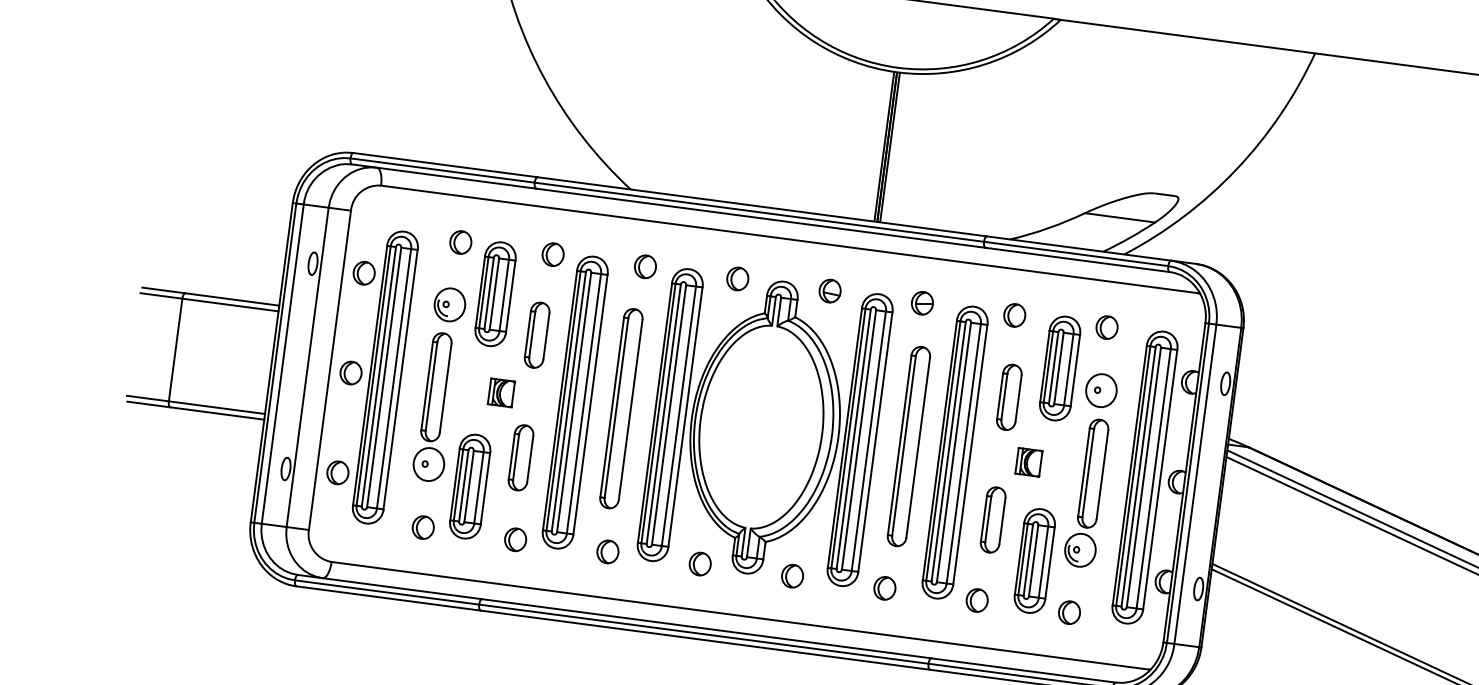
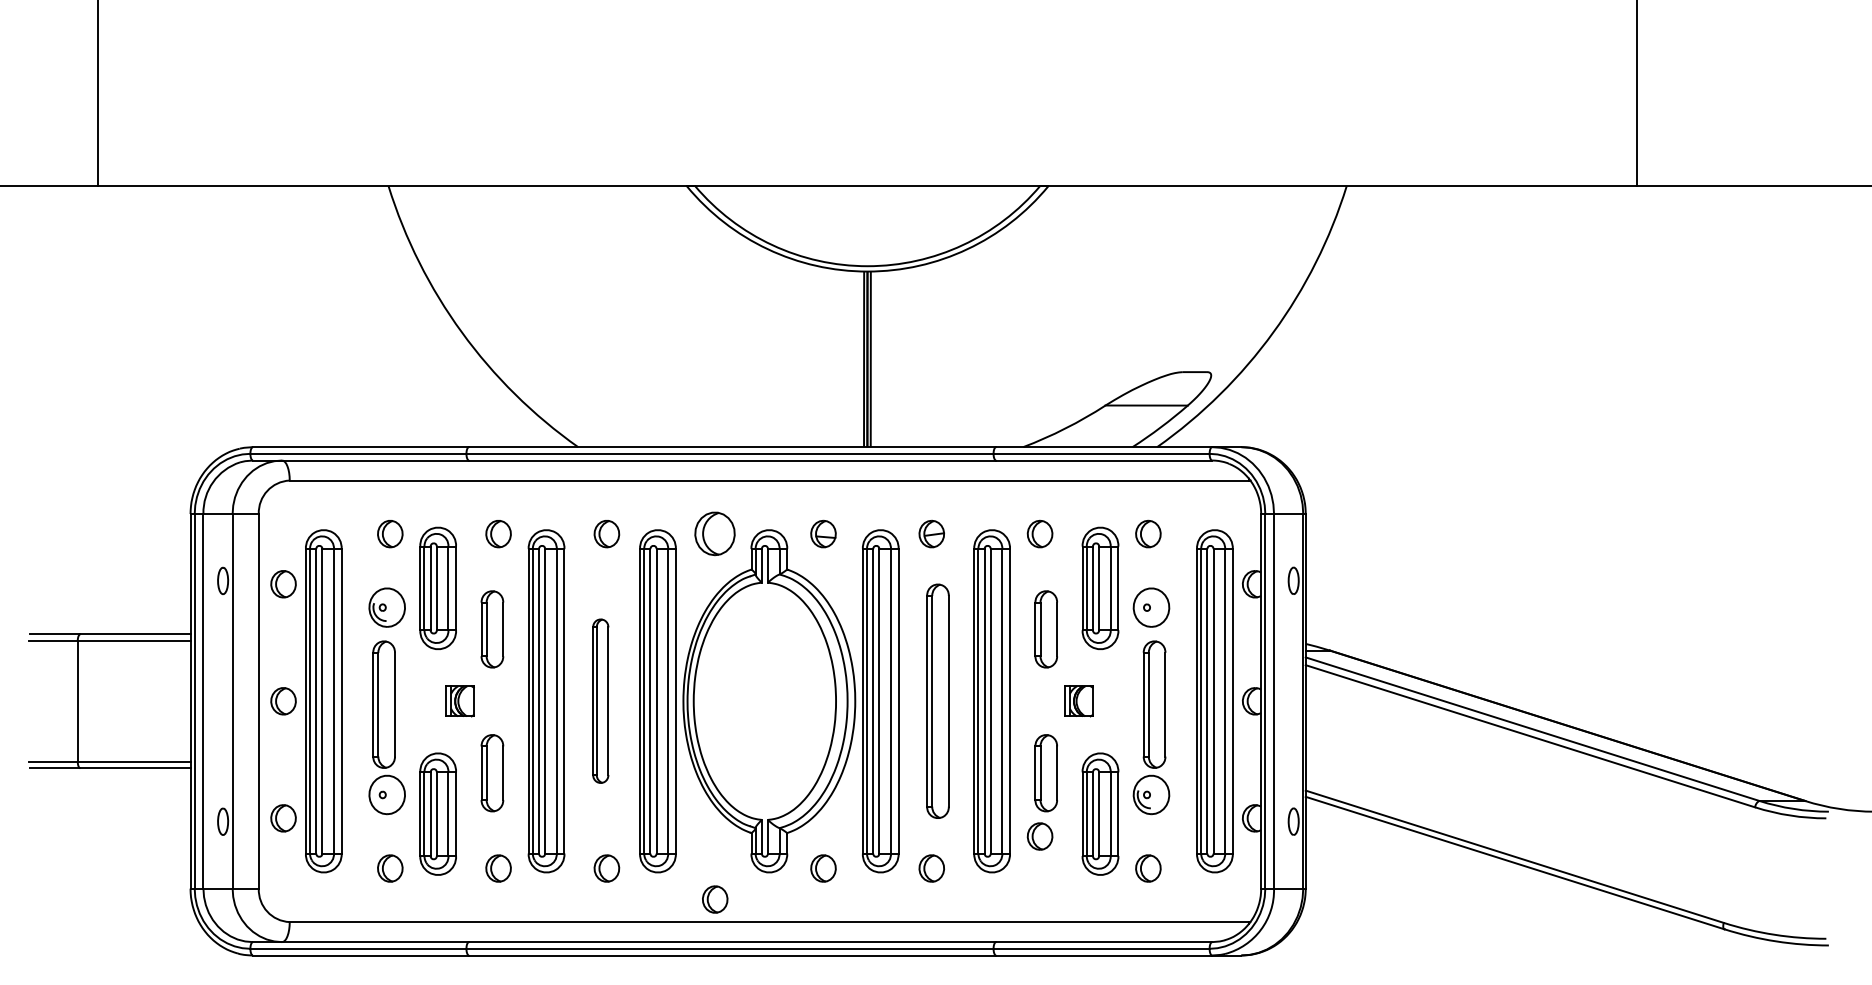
part: (738, 279) -> (715, 534), size x1.6
part: (621, 407) -> (600, 700), size x0.7
part: (700, 564) -> (715, 899), moved
part: (976, 600) -> (1039, 836), moved

